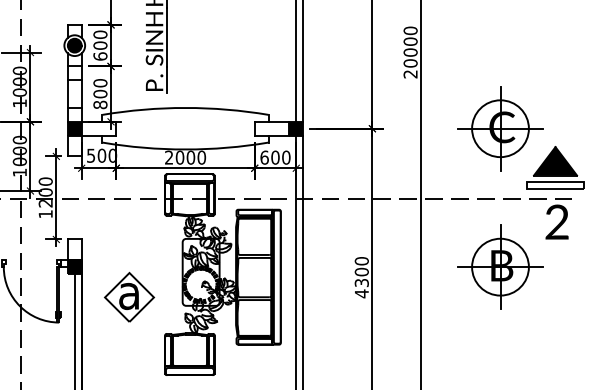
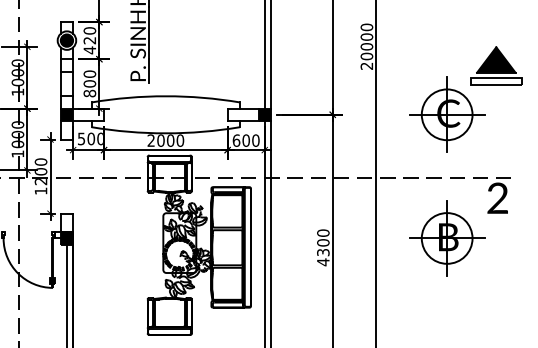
text: (100, 51) -> (89, 45), 600 -> 420
part: (555, 167) -> (496, 65), moved
part: (129, 296) -> (115, 264), removed

